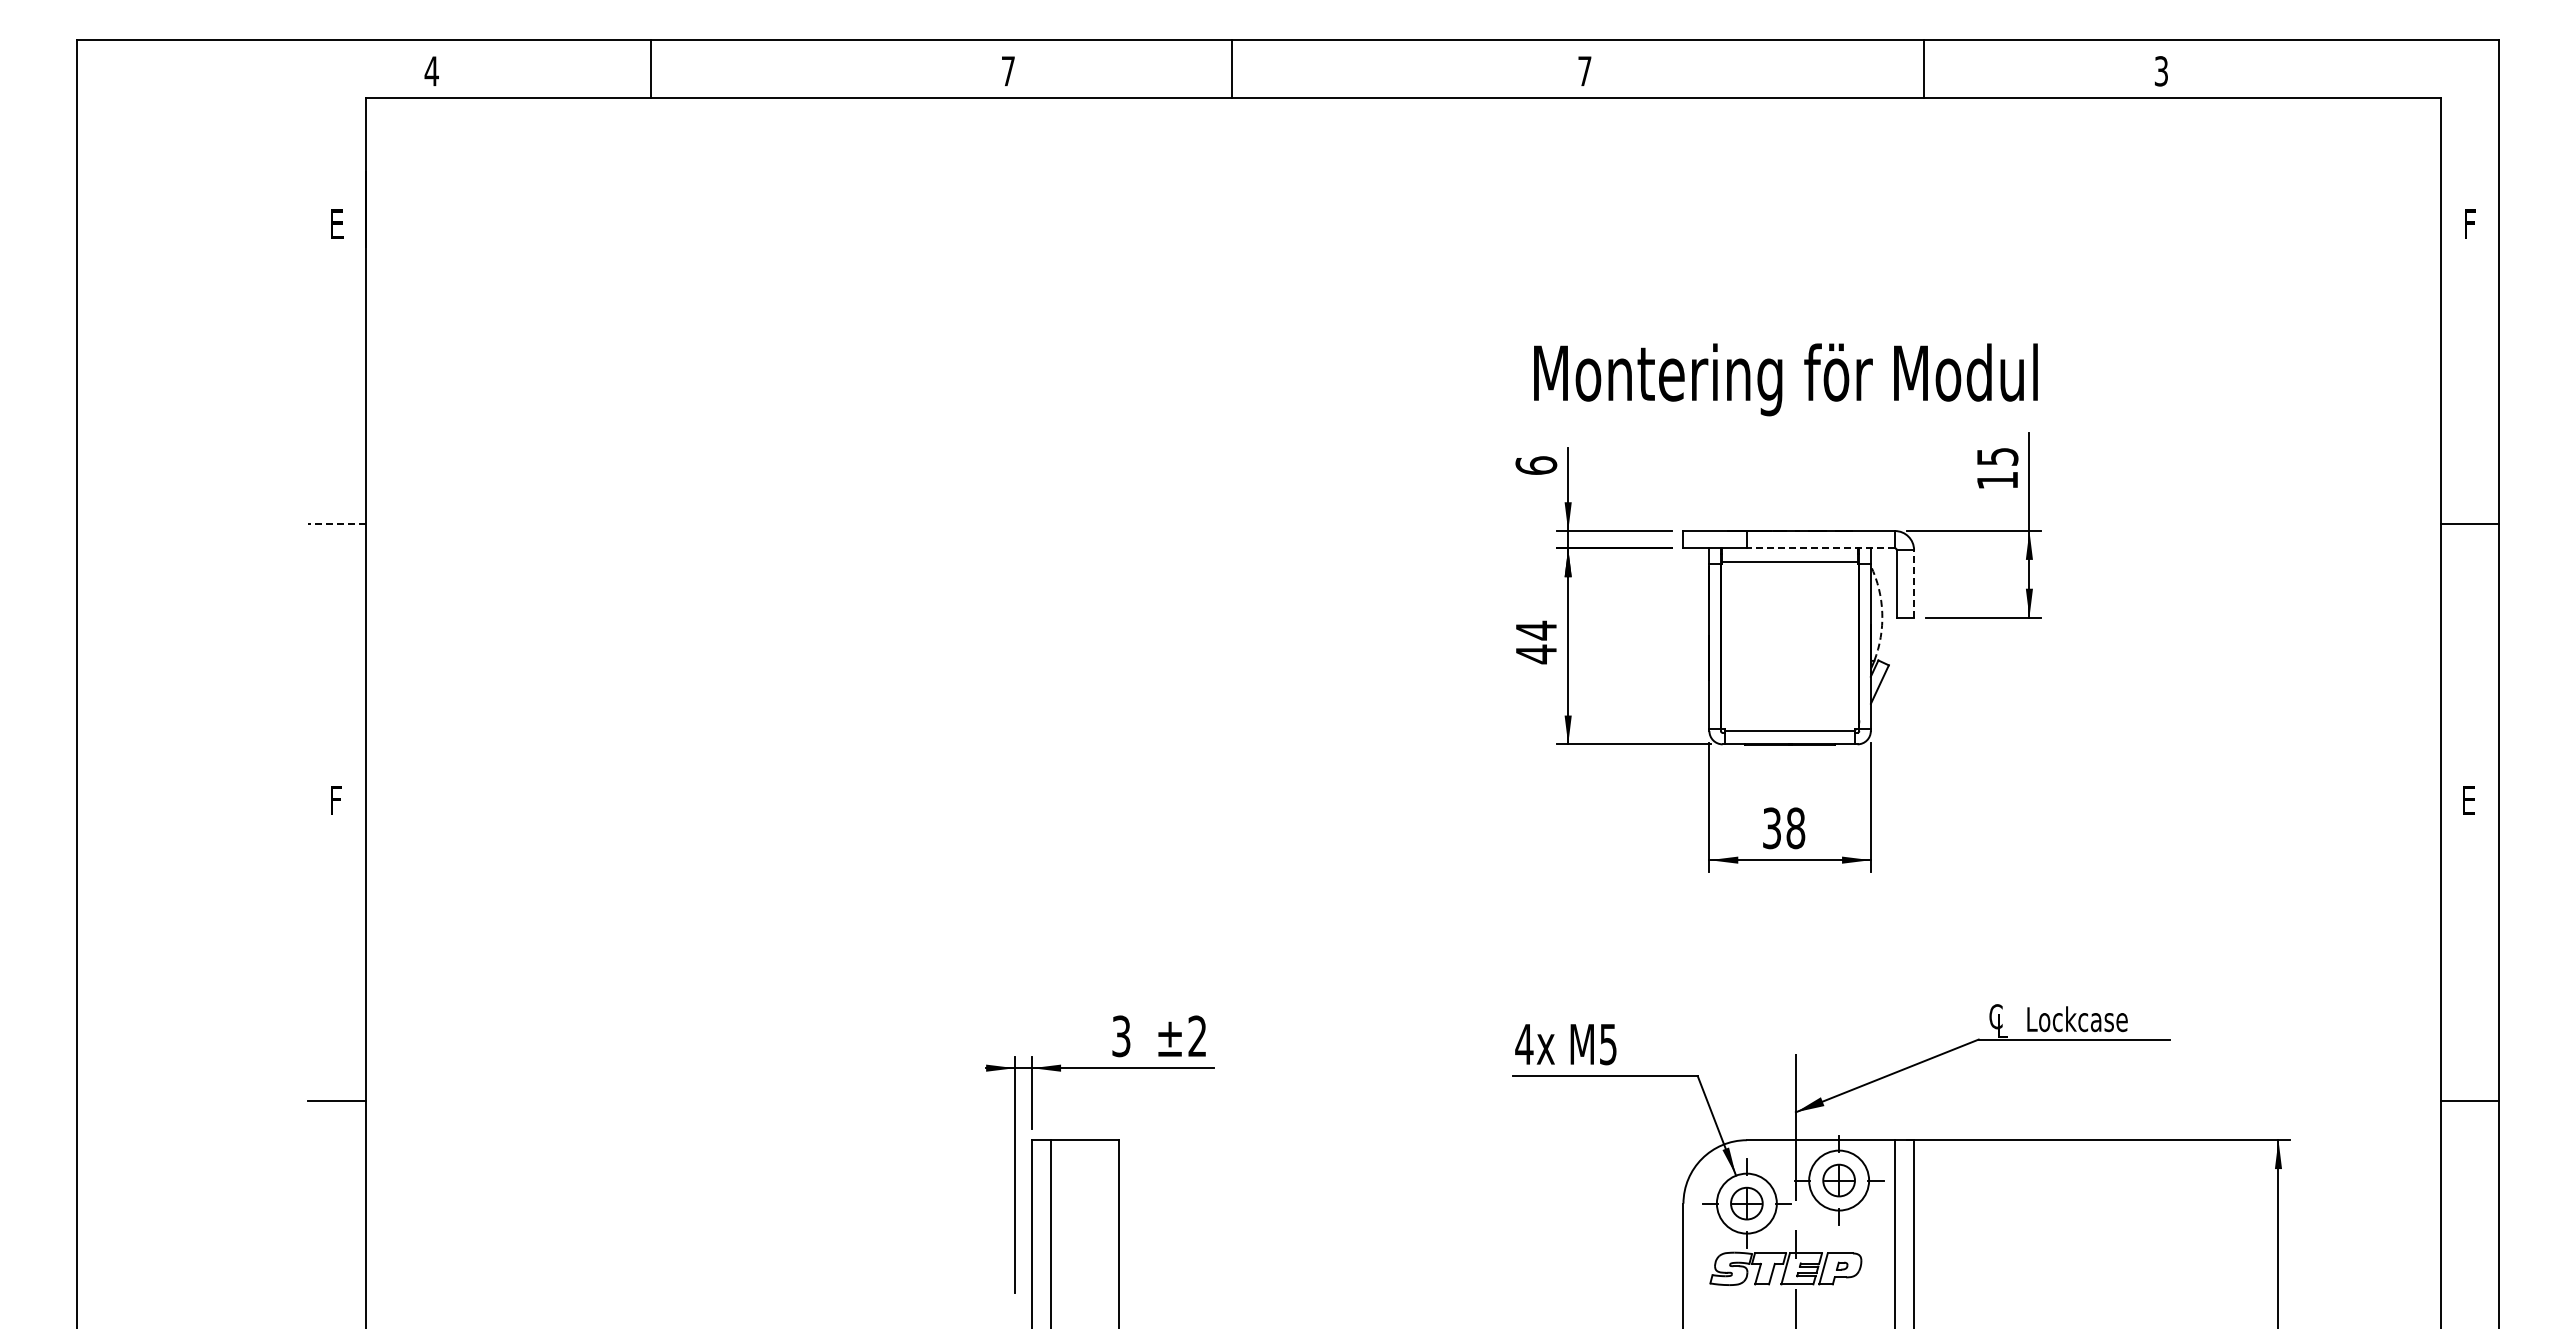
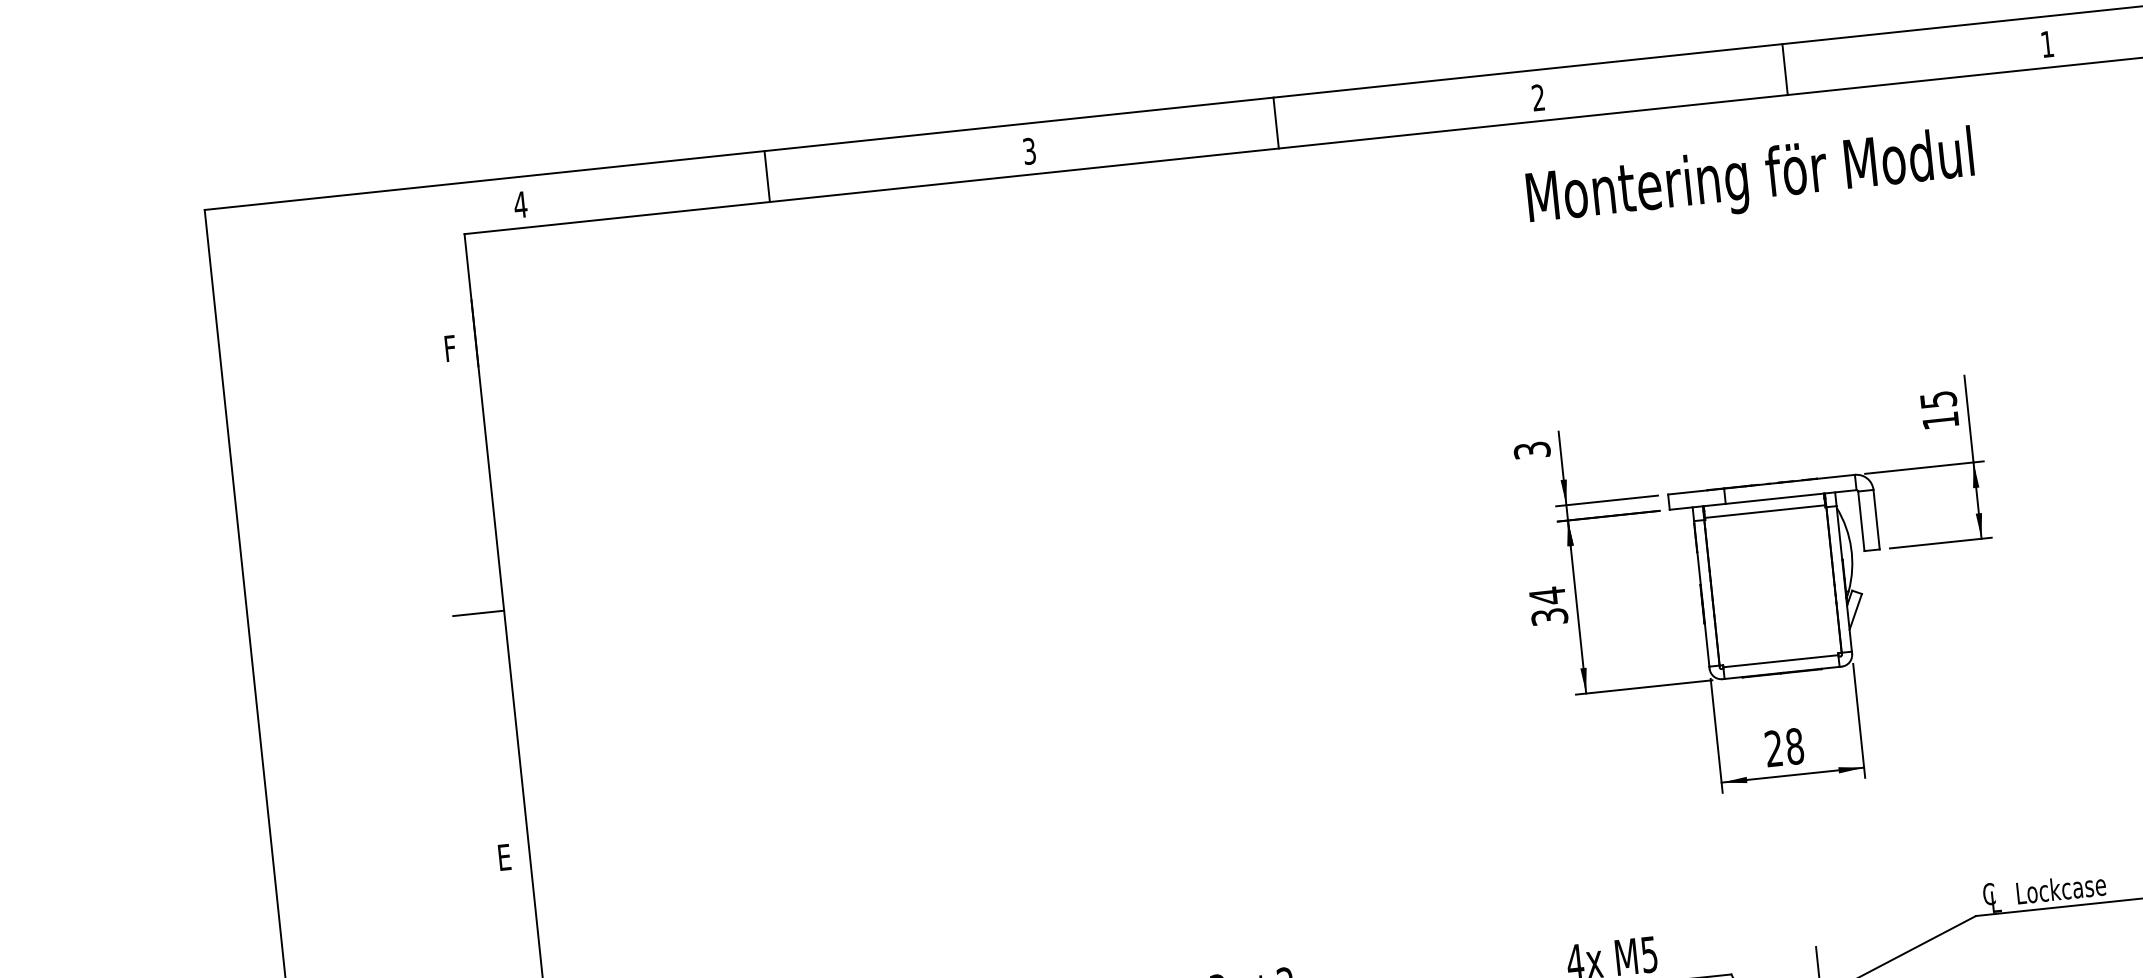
line: (651, 68) -> (767, 176), moved
line: (1232, 68) -> (1276, 122), moved
line: (1923, 68) -> (1785, 69), moved
text: (1007, 71) -> (1028, 151), 7 -> 3
text: (1584, 71) -> (1538, 98), 7 -> 2
text: (2160, 71) -> (2046, 44), 3 -> 1
text: (338, 223) -> (452, 347), E -> F
text: (1785, 379) -> (1750, 180), moved
text: (1536, 465) -> (1532, 450), 6 -> 3
line: (336, 524) -> (478, 613), dashed -> solid
line: (1820, 548) -> (1790, 497), dashed -> solid
line: (1914, 583) -> (1876, 519), dashed -> solid
arc: (1882, 613) -> (1851, 548), dashed -> solid
text: (1536, 654) -> (1549, 617), 44 -> 34
text: (338, 800) -> (505, 857), F -> E
text: (1771, 828) -> (1773, 748), 38 -> 28

